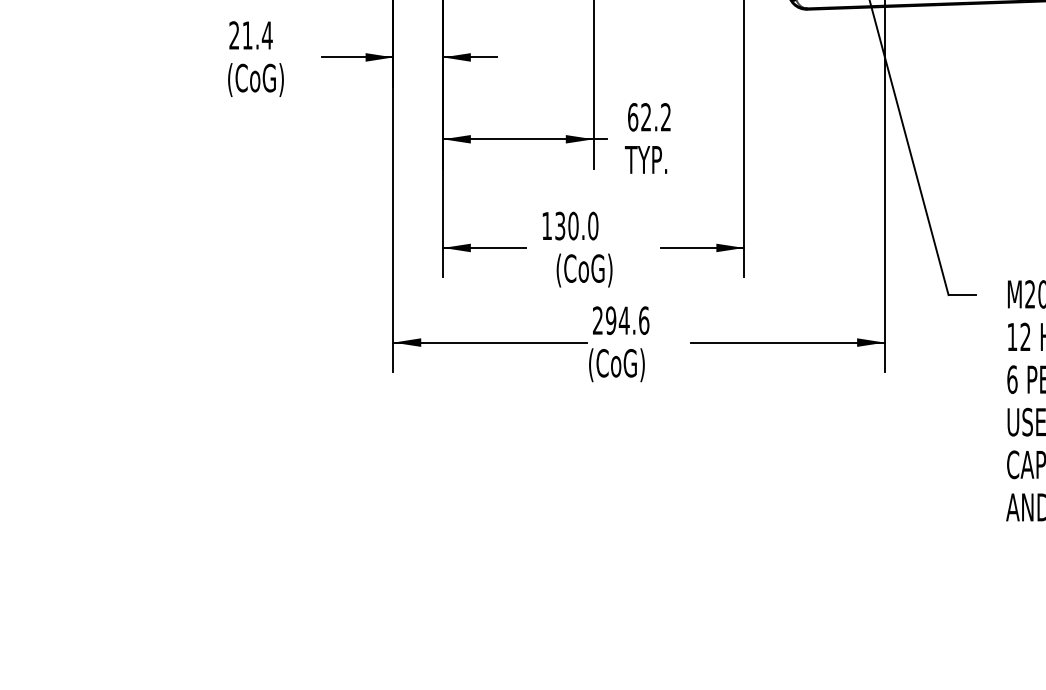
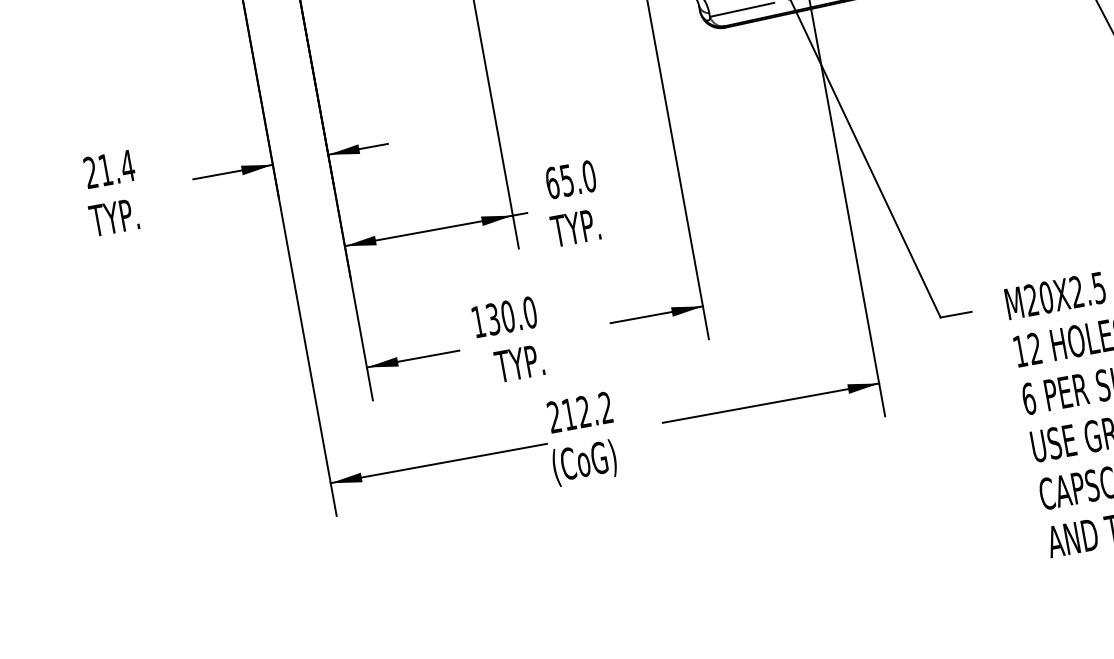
text: (254, 79) -> (122, 217), (CoG) -> TYP.
text: (656, 117) -> (578, 178), 62.2 -> 65.0
text: (583, 270) -> (528, 364), (CoG) -> TYP.
text: (627, 320) -> (587, 410), 294.6 -> 212.2

